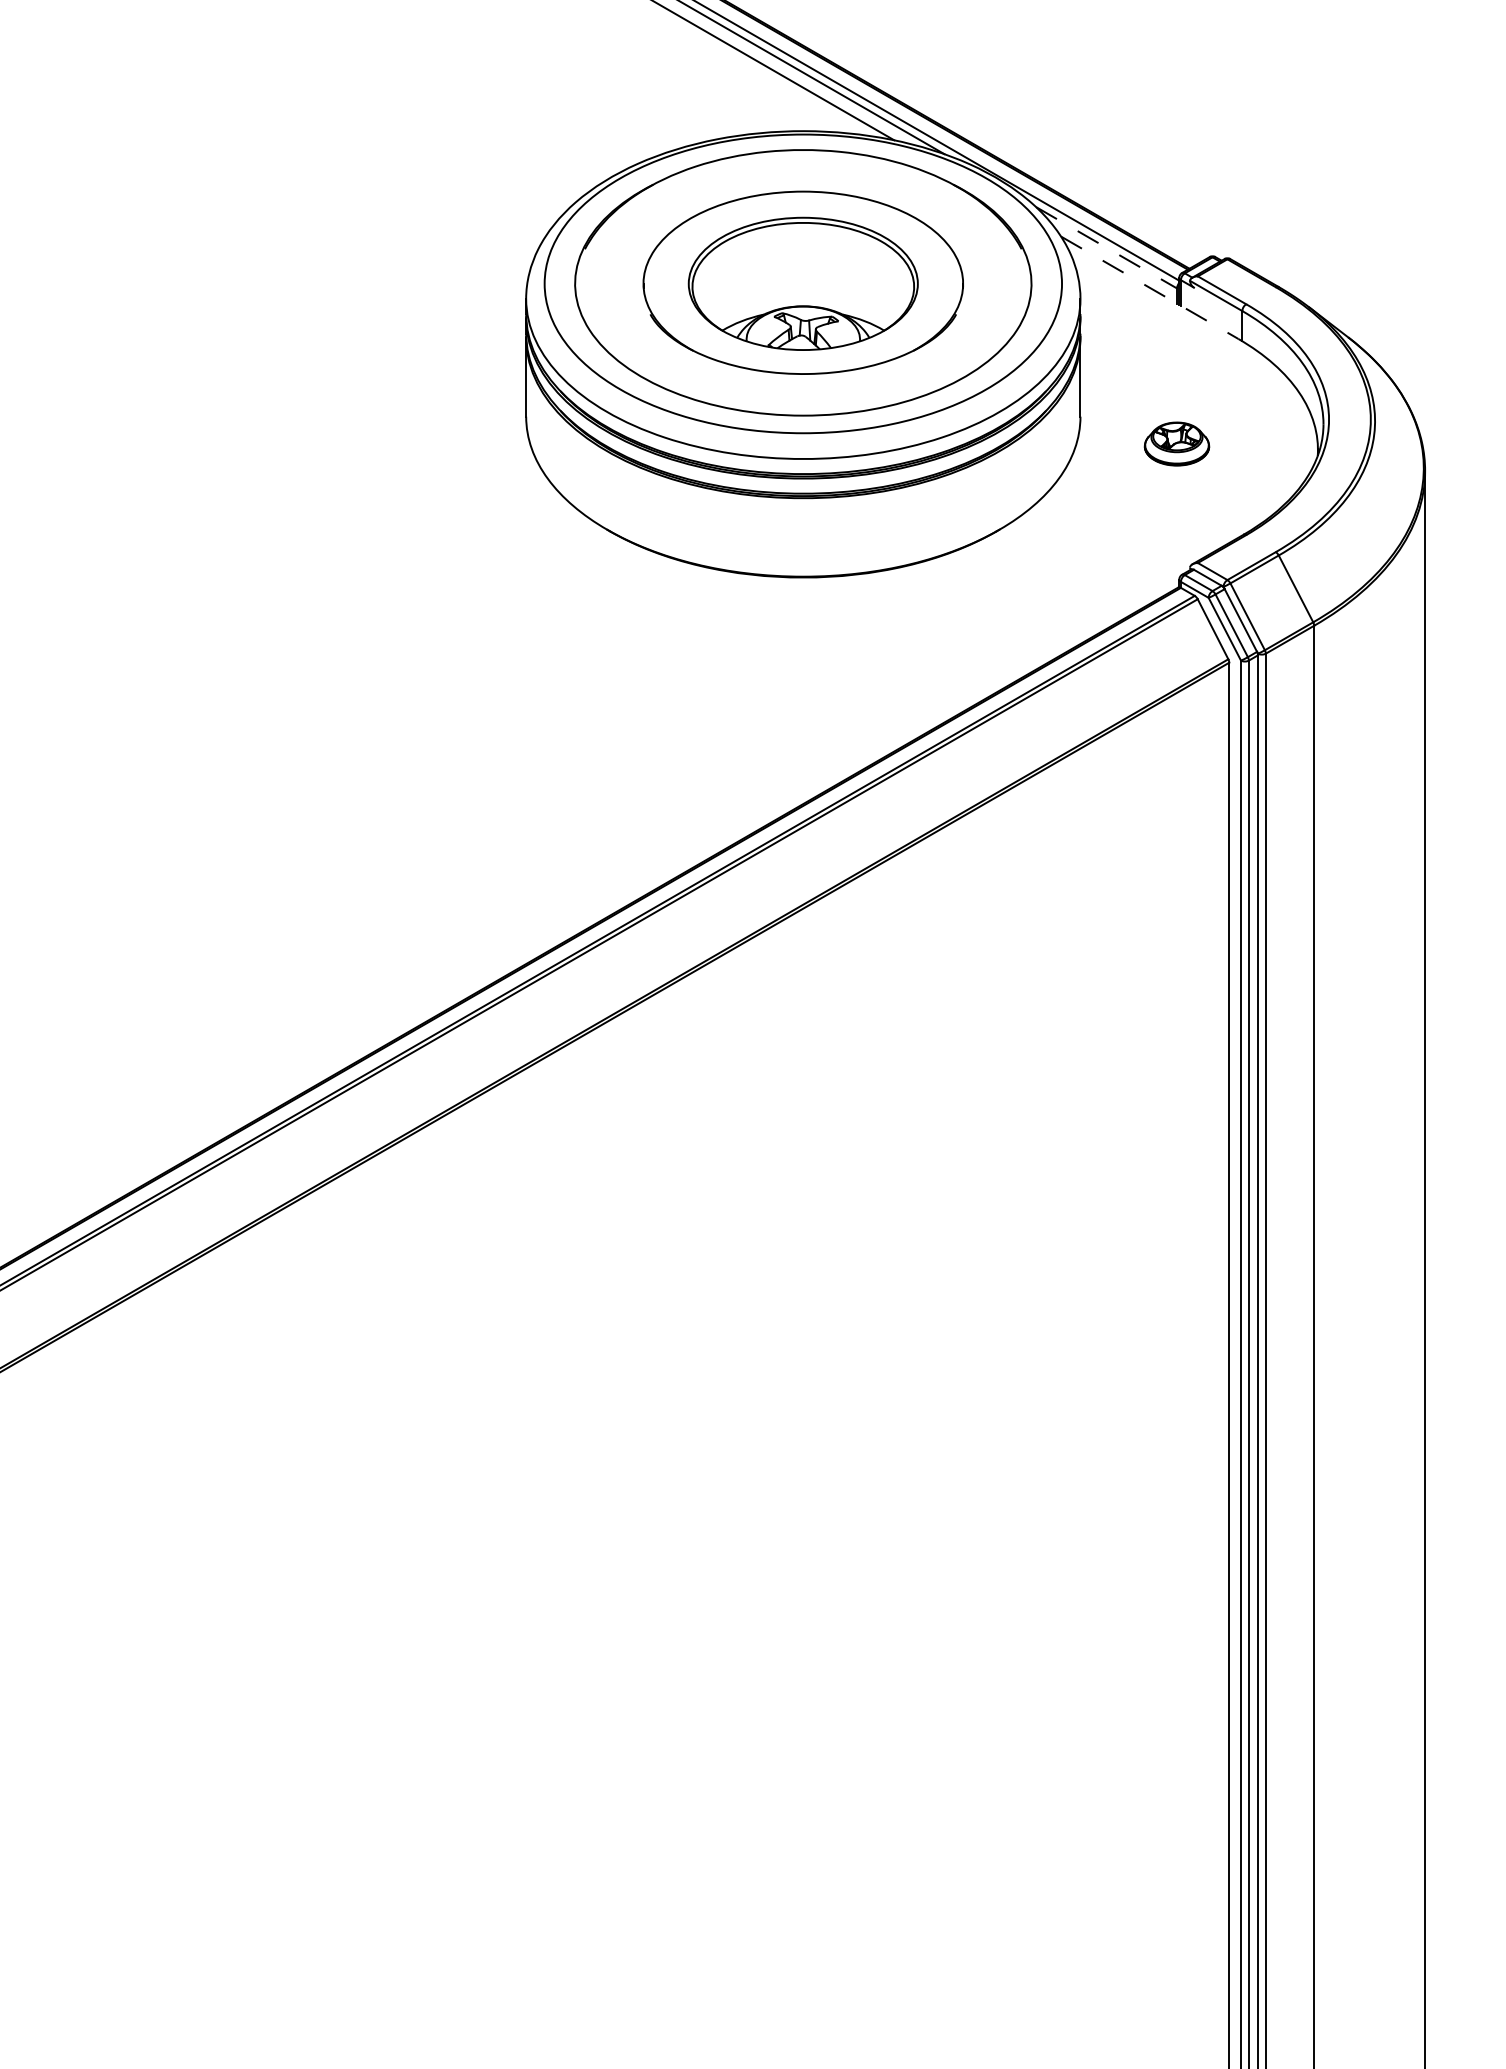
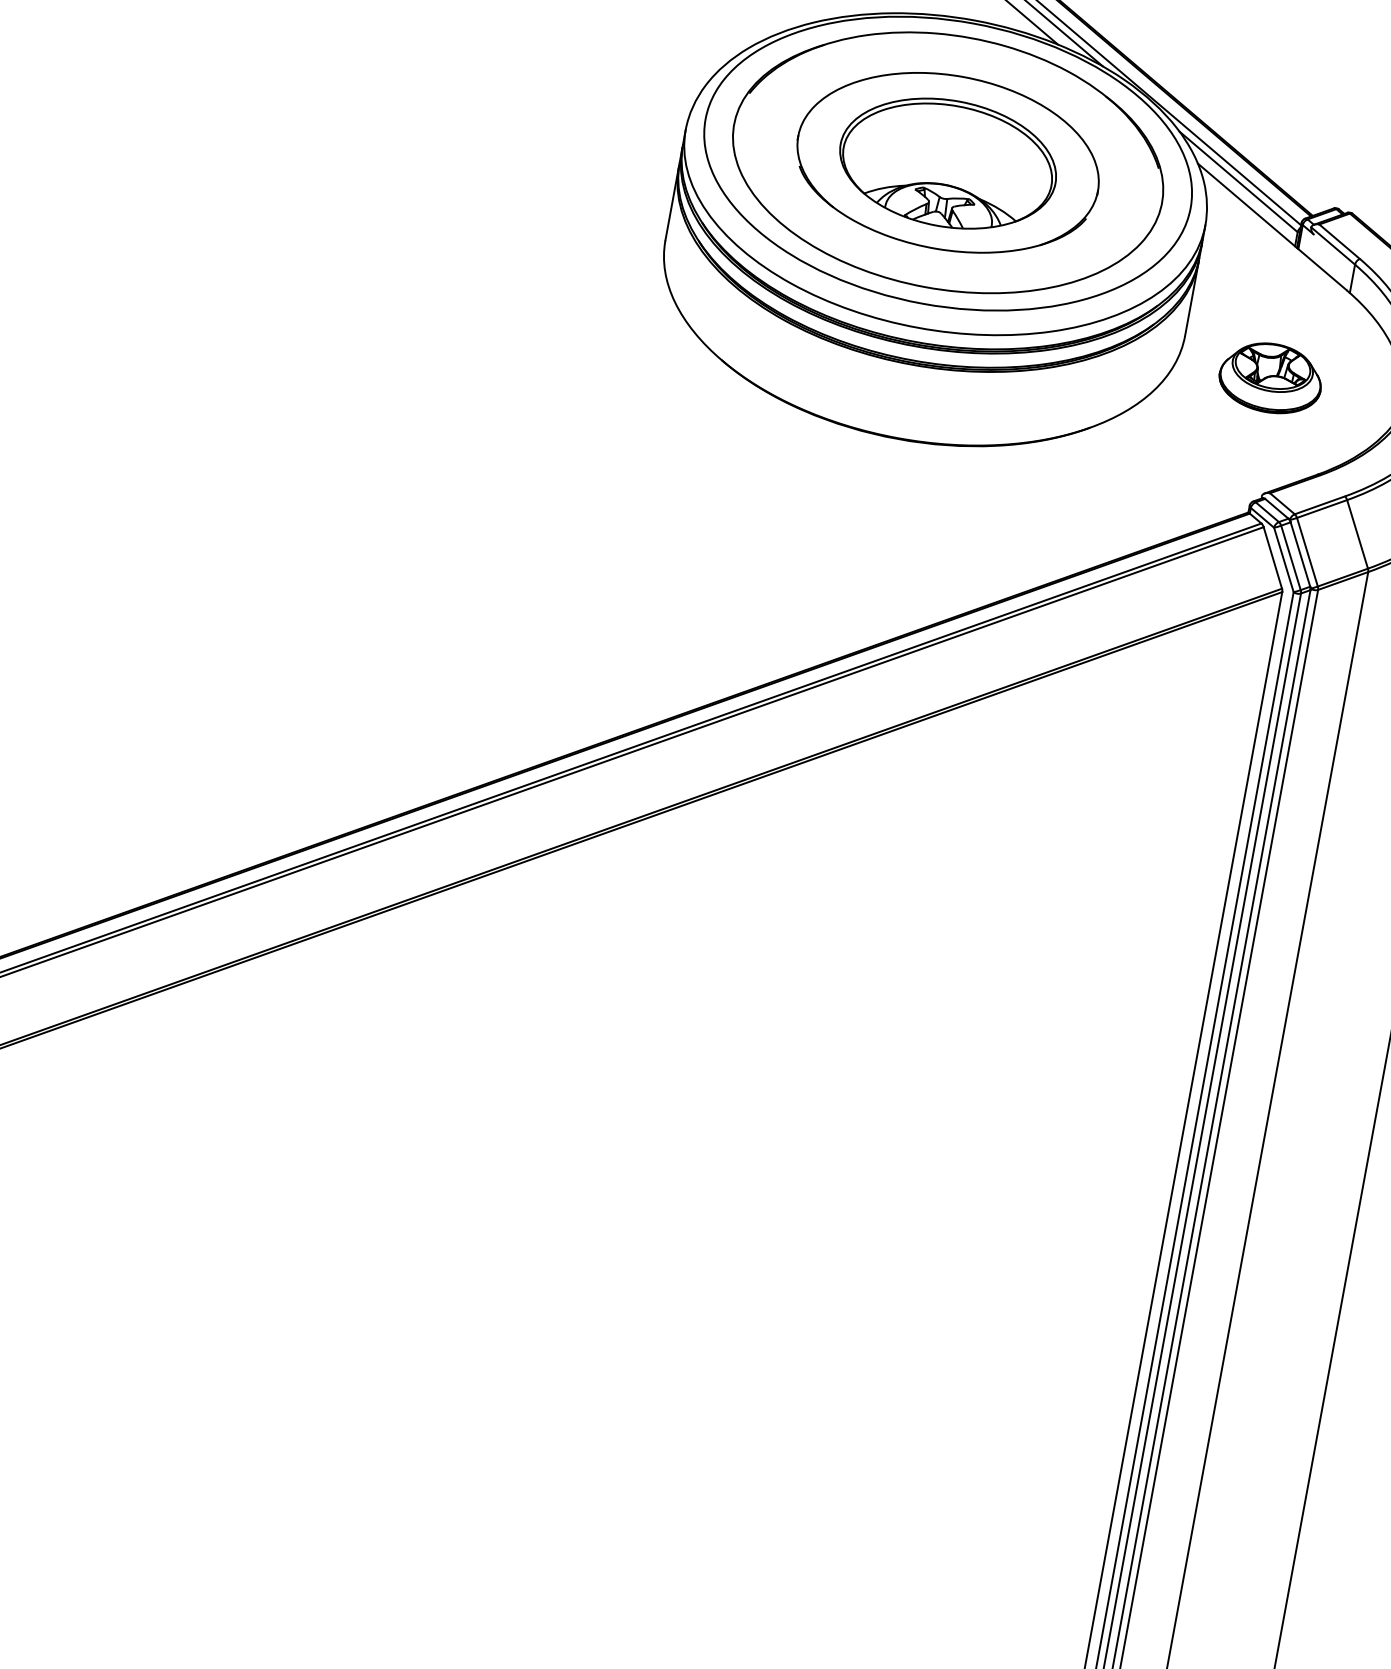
line: (1106, 248) -> (1238, 182), dashed -> solid
line: (1150, 288) -> (1272, 227), dashed -> solid
part: (1176, 443) -> (1270, 377), size x1.67

